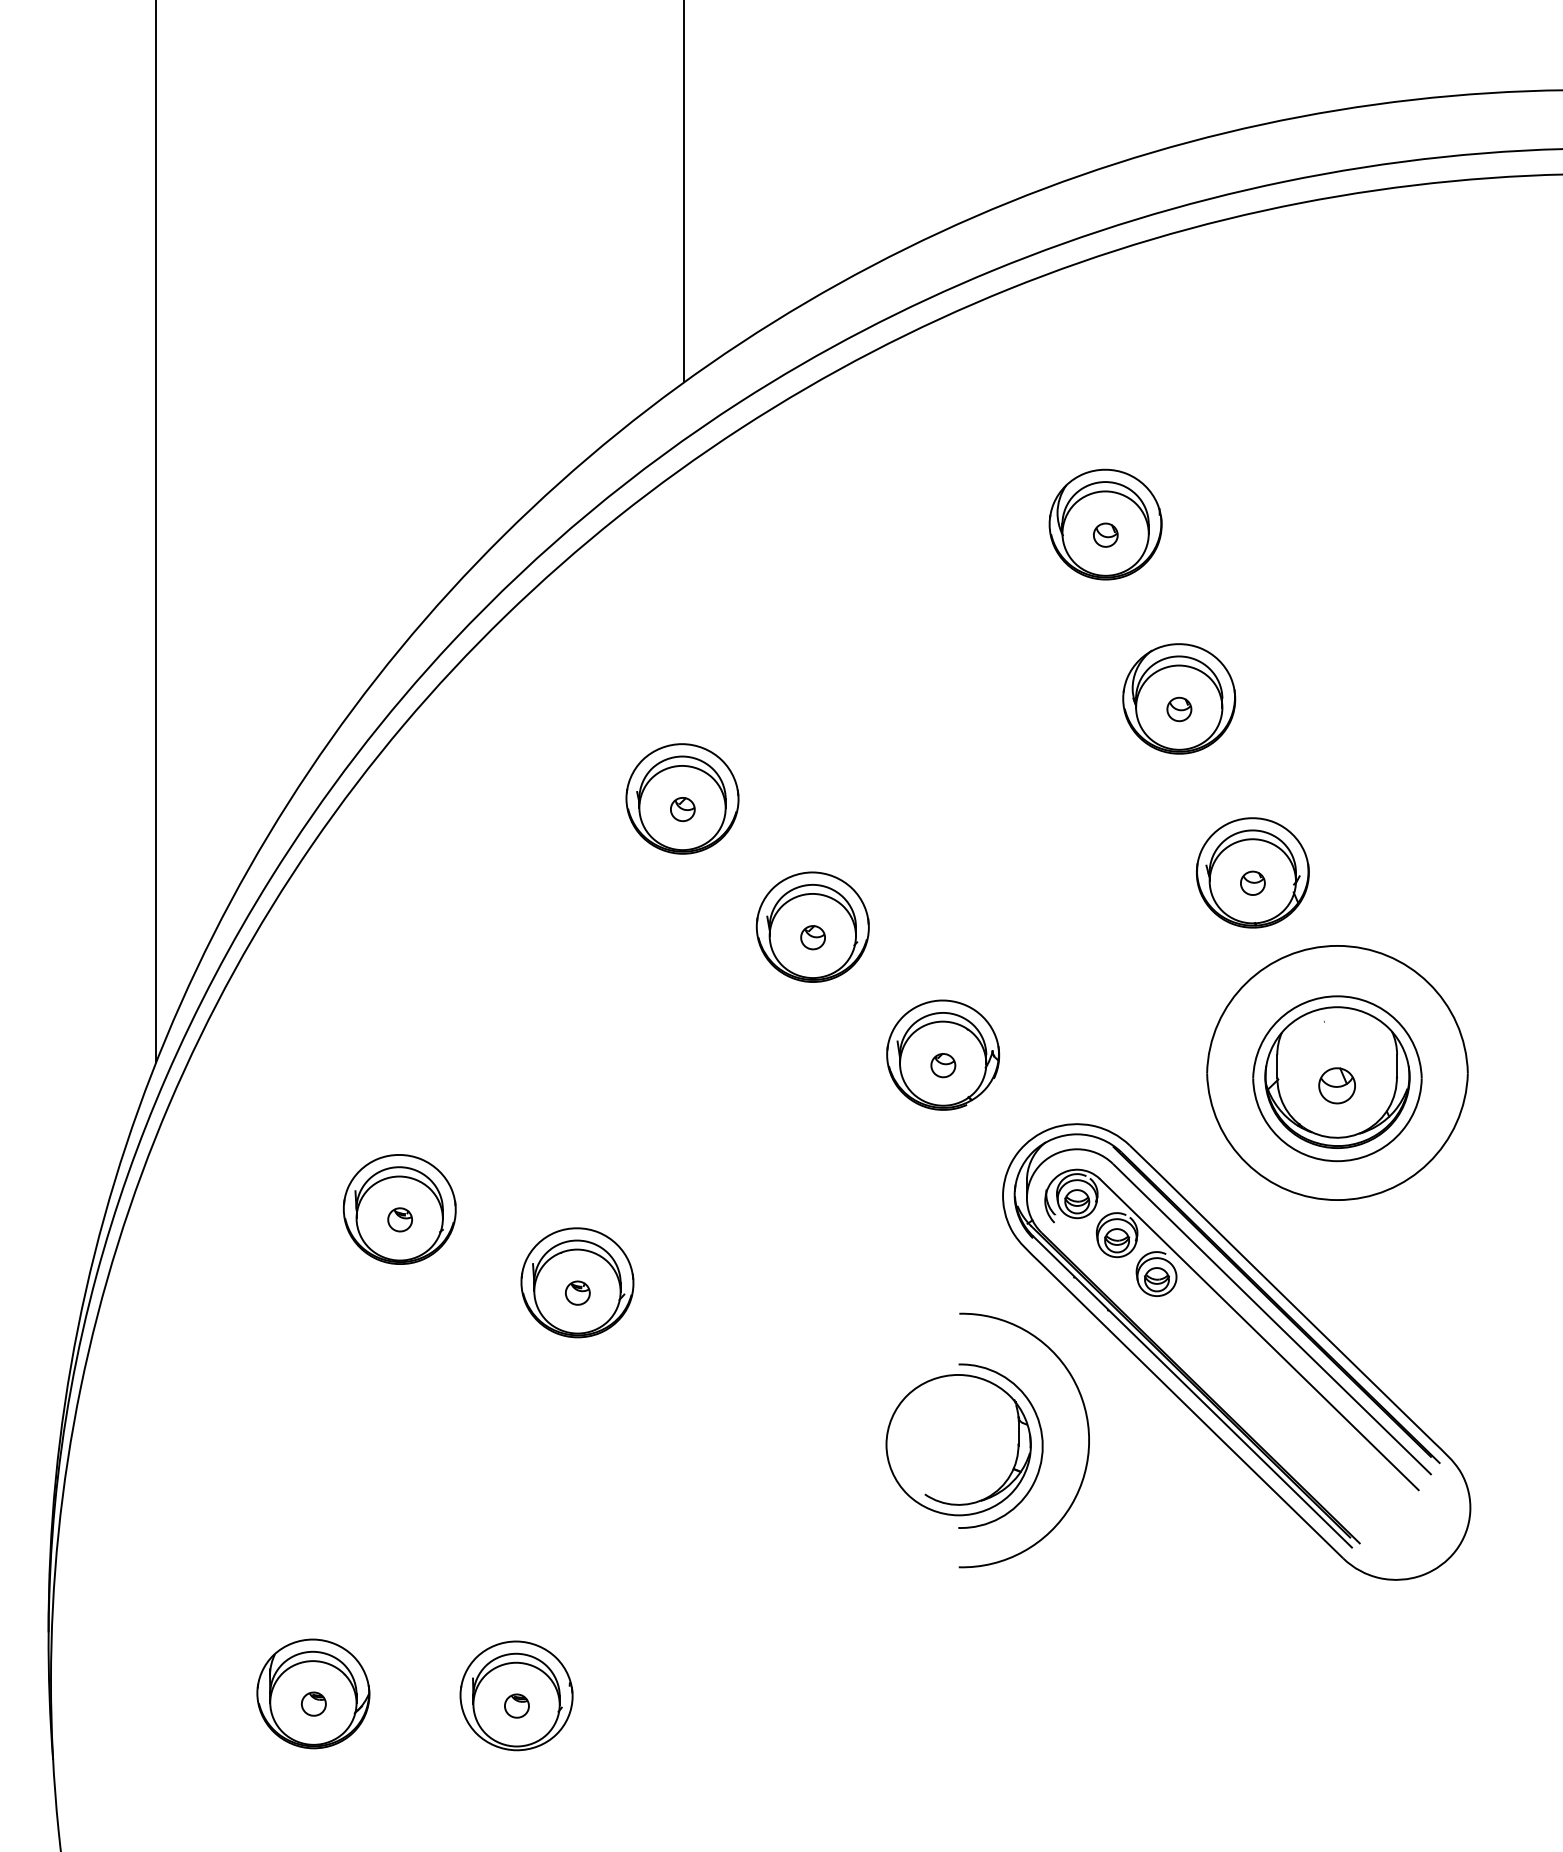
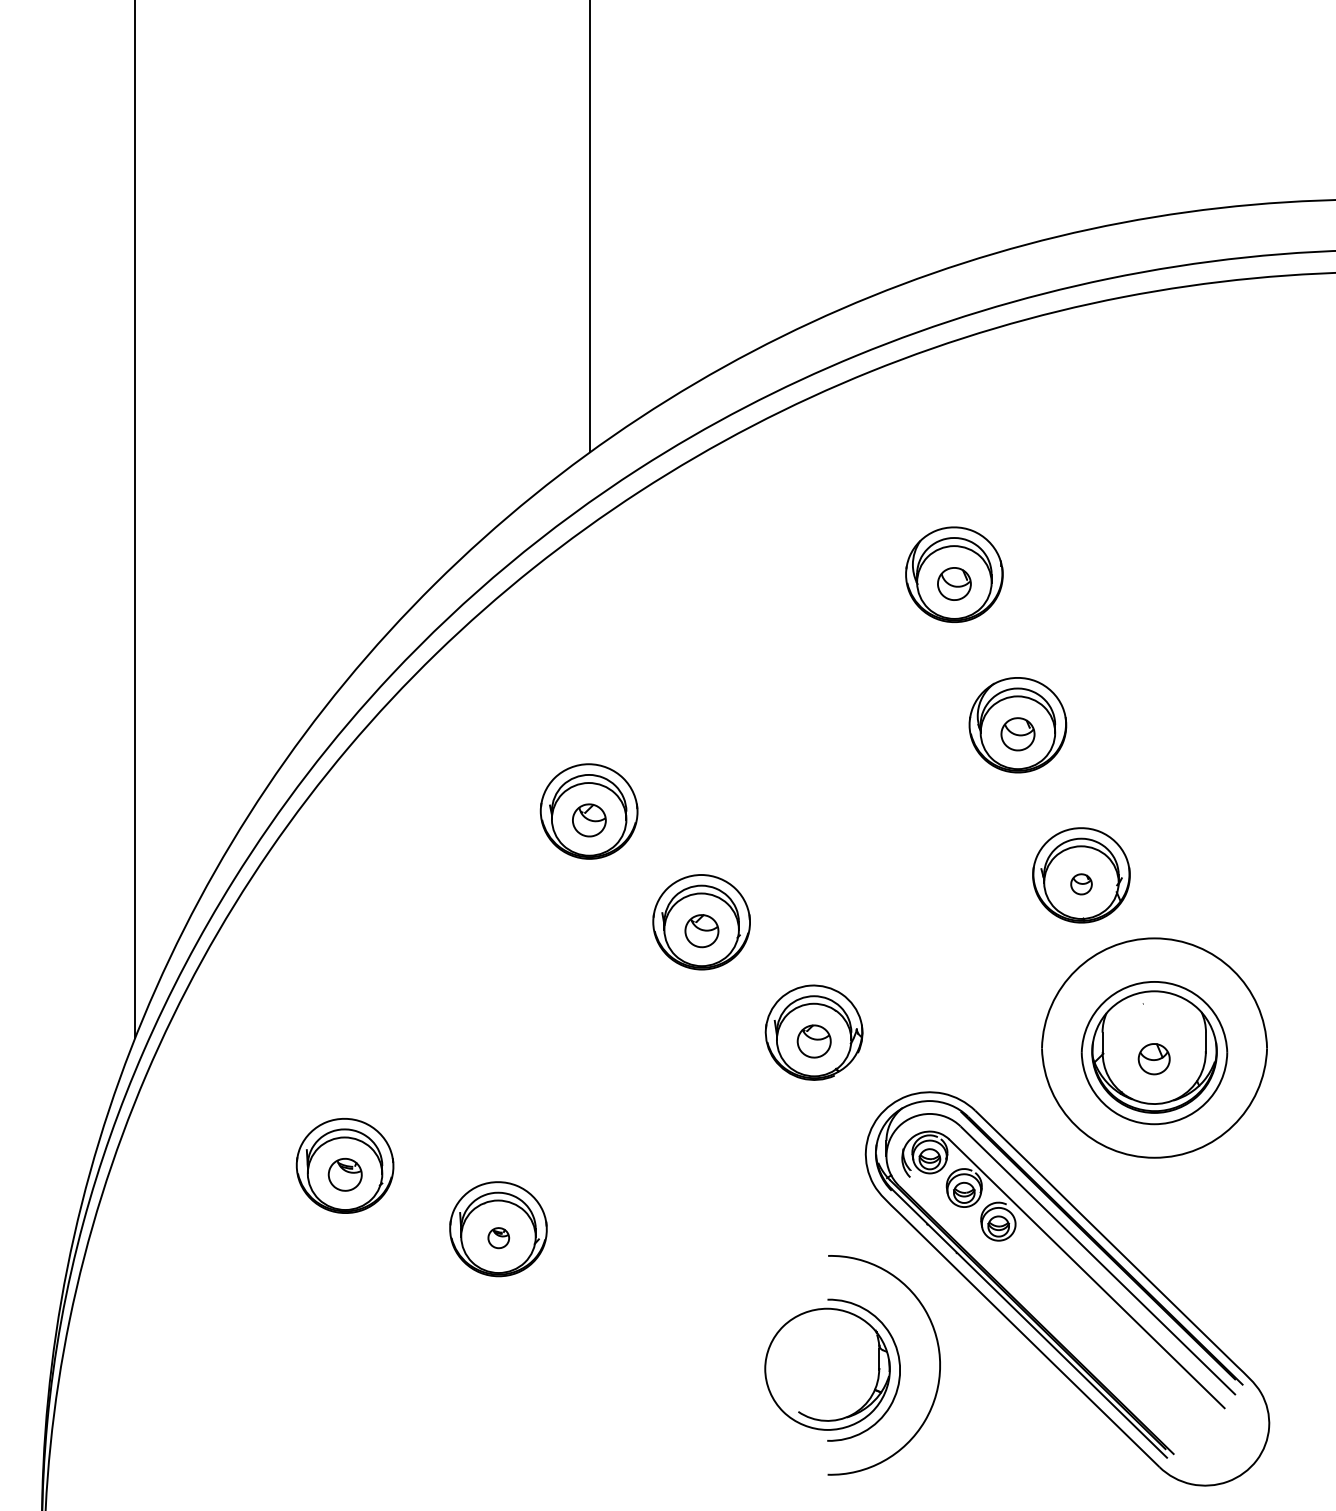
part: (1105, 534) -> (954, 583), size x1.6
part: (1179, 709) -> (1018, 734), size x1.6
part: (682, 809) -> (589, 820), size x1.6
part: (812, 937) -> (701, 931), size x1.6
part: (943, 1065) -> (814, 1041), size x1.6
part: (400, 1219) -> (345, 1174), size x1.6

